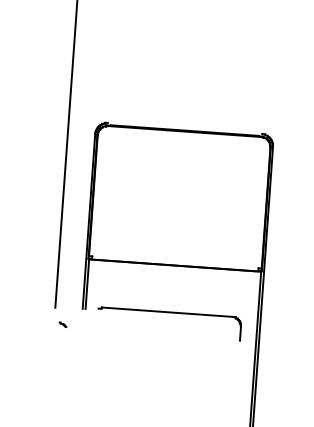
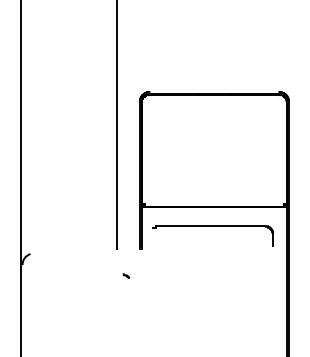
part: (169, 312) -> (212, 226), moved
curve: (62, 323) -> (125, 275), moved

